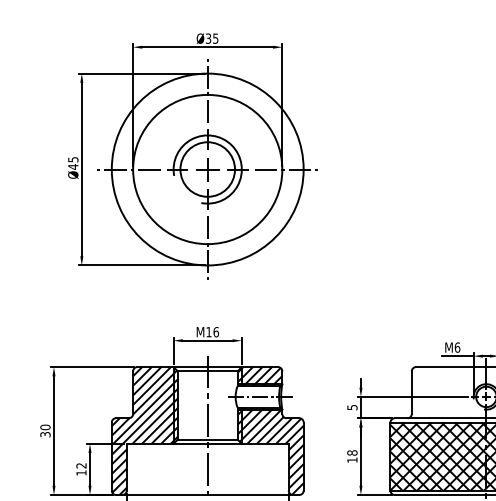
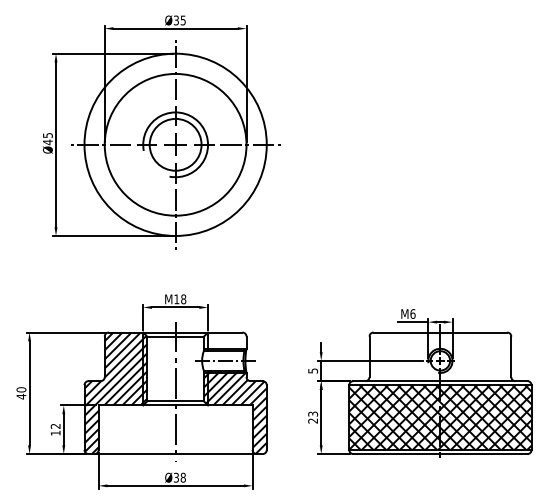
text: (216, 332) -> (183, 299), M16 -> M18
hatch: (259, 376) -> (224, 341), removed
text: (45, 434) -> (21, 396), 30 -> 40
text: (351, 456) -> (312, 417), 18 -> 23

